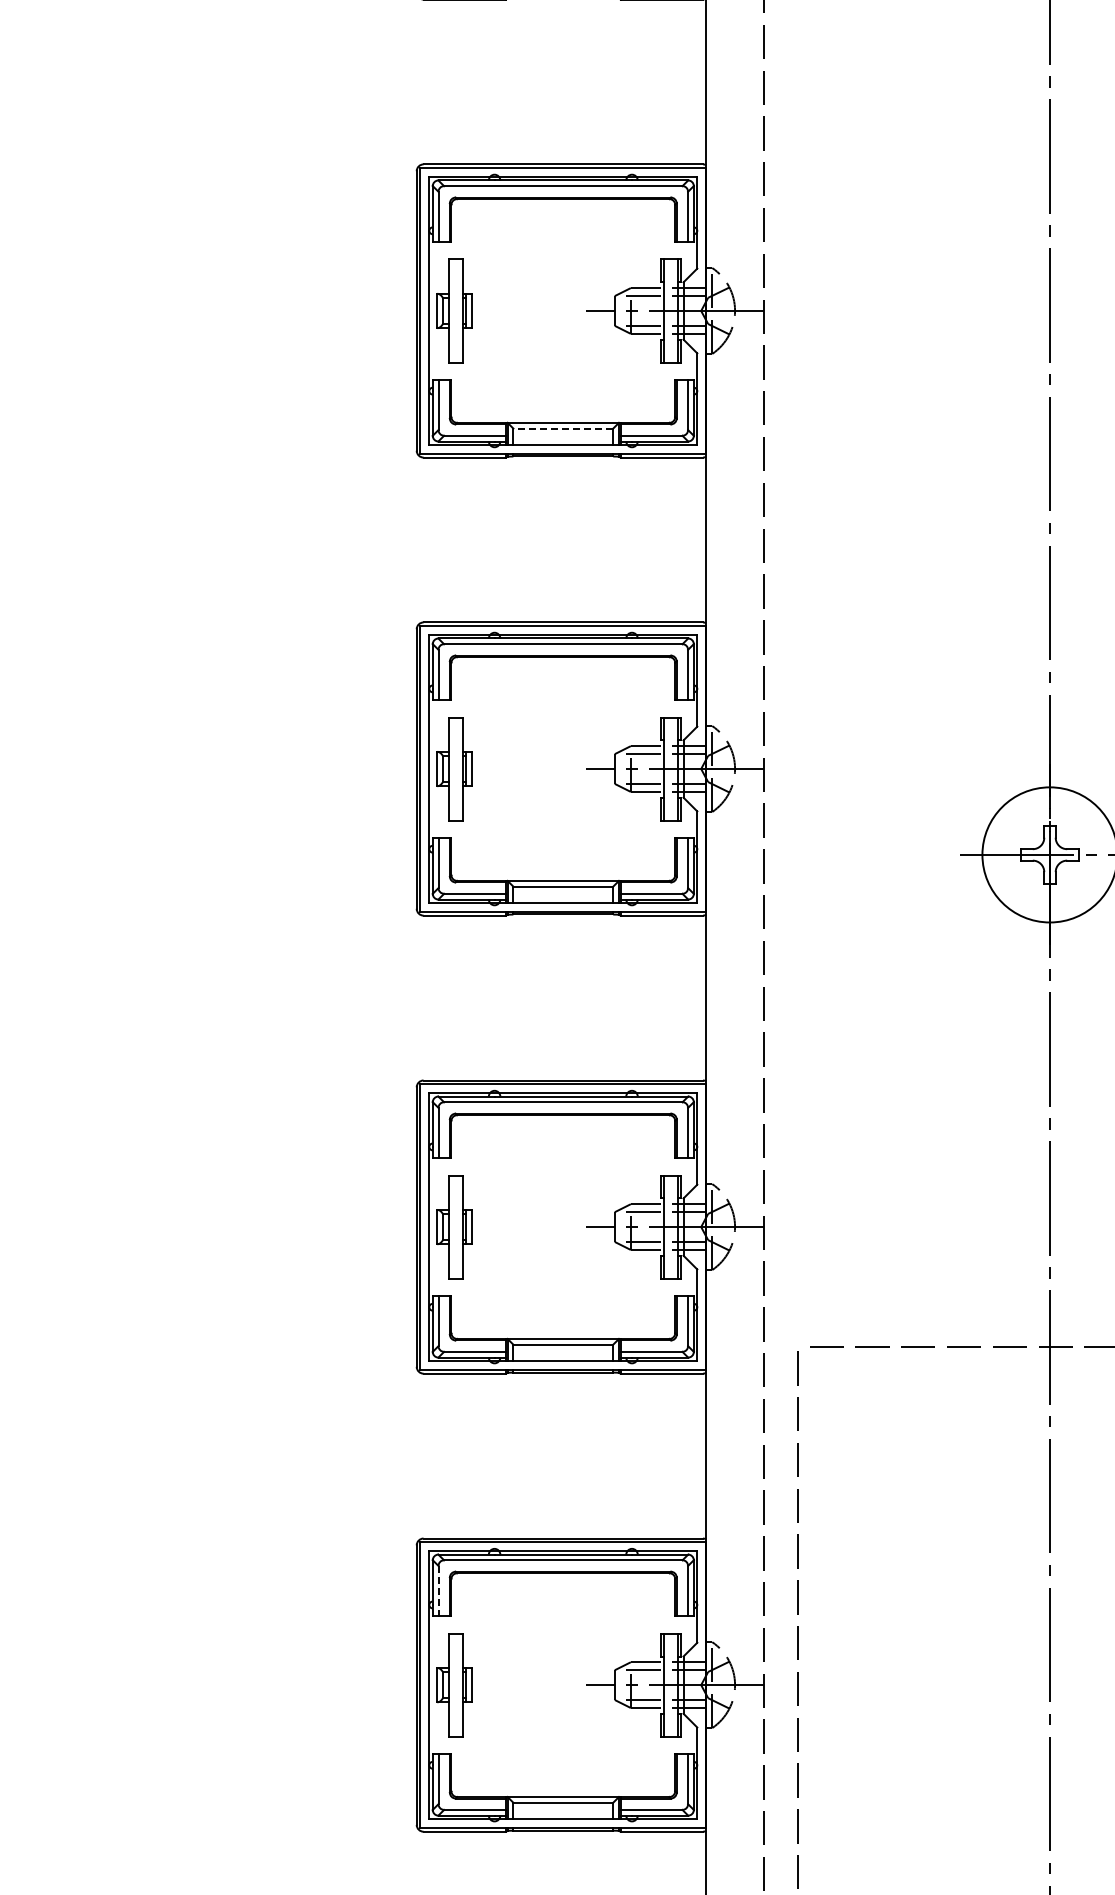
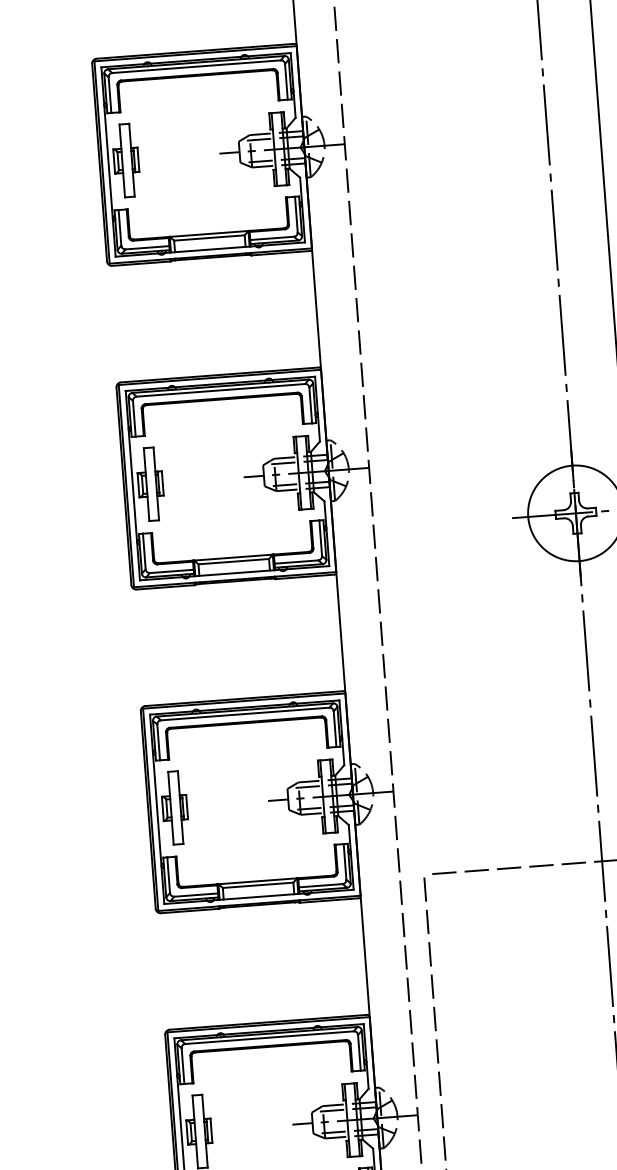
line: (563, 428) -> (209, 237), dashed -> solid
line: (438, 1591) -> (183, 1066), dashed -> solid

